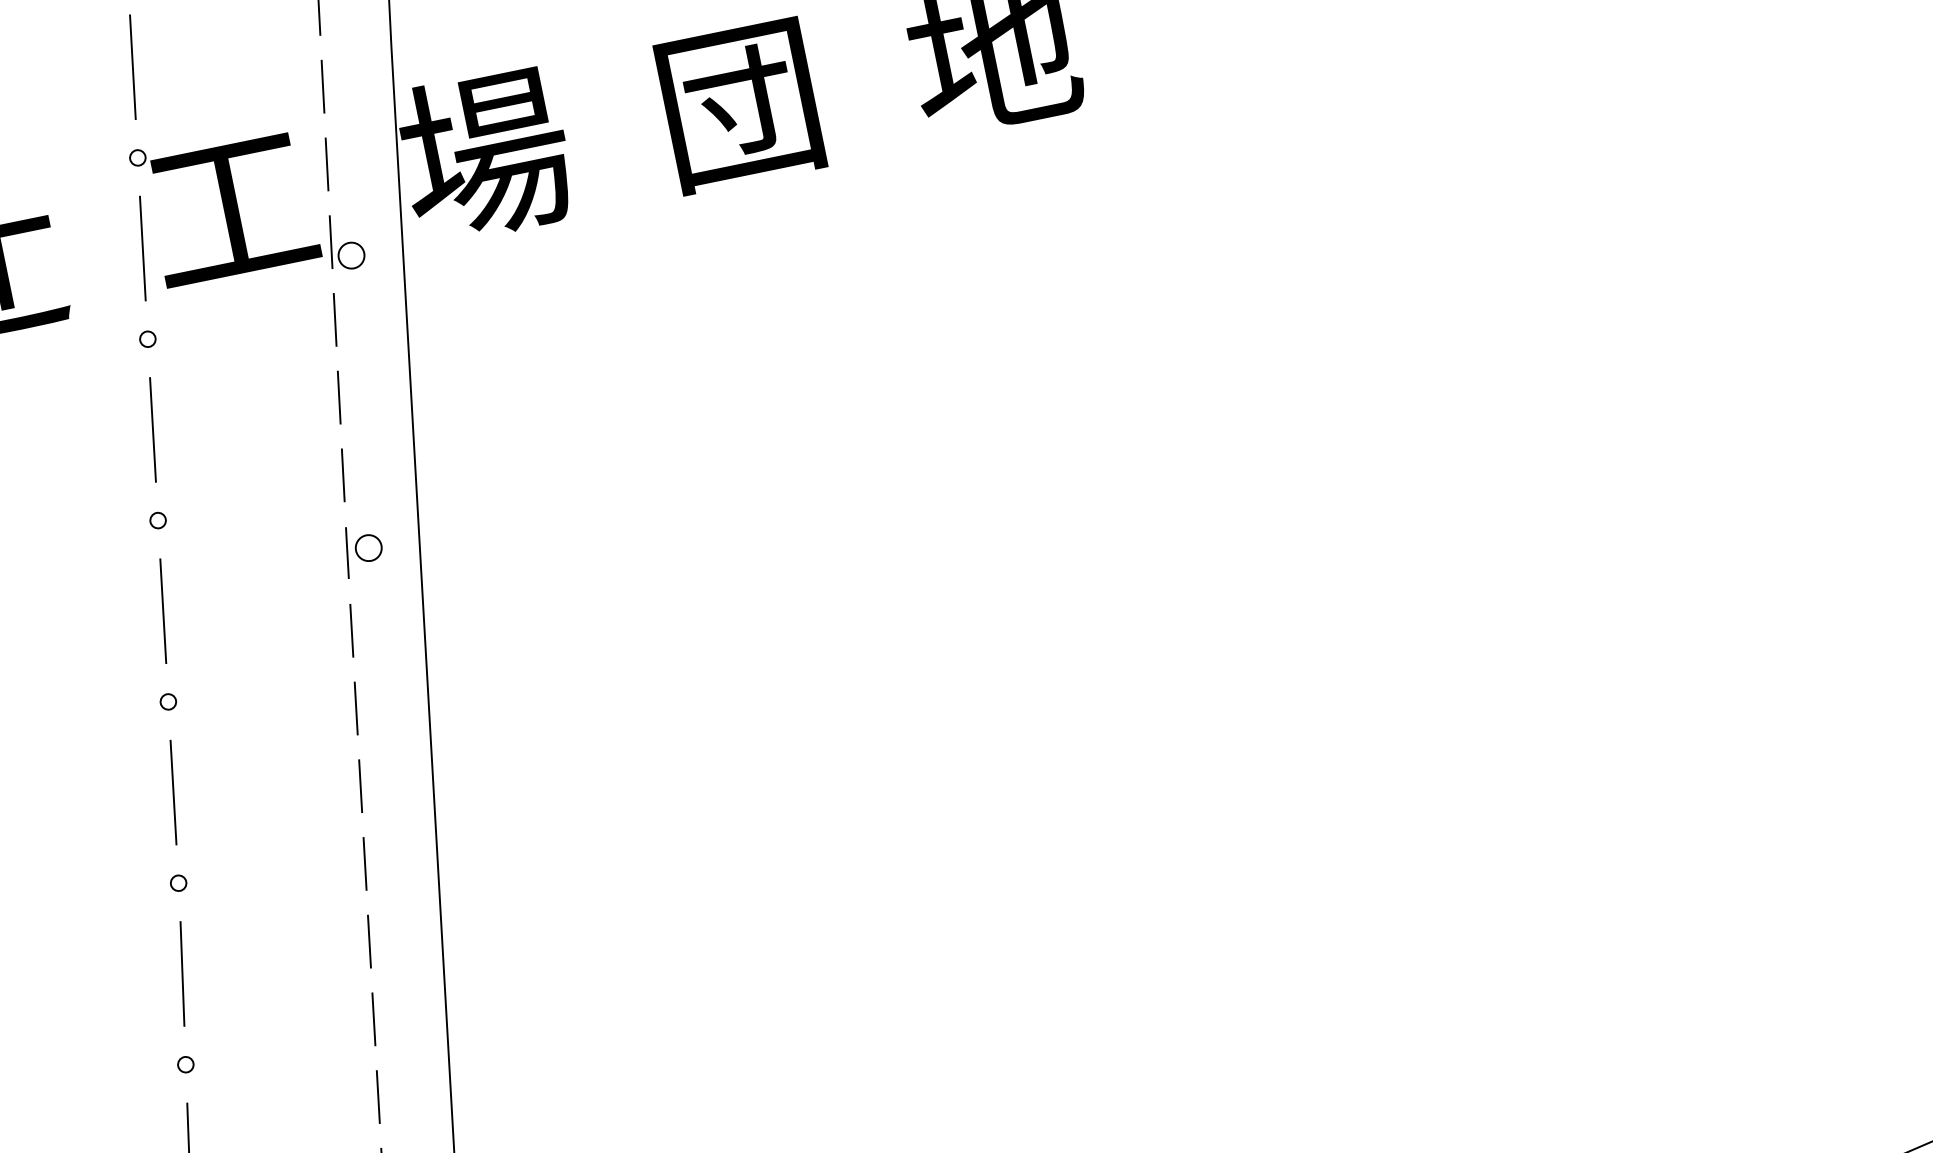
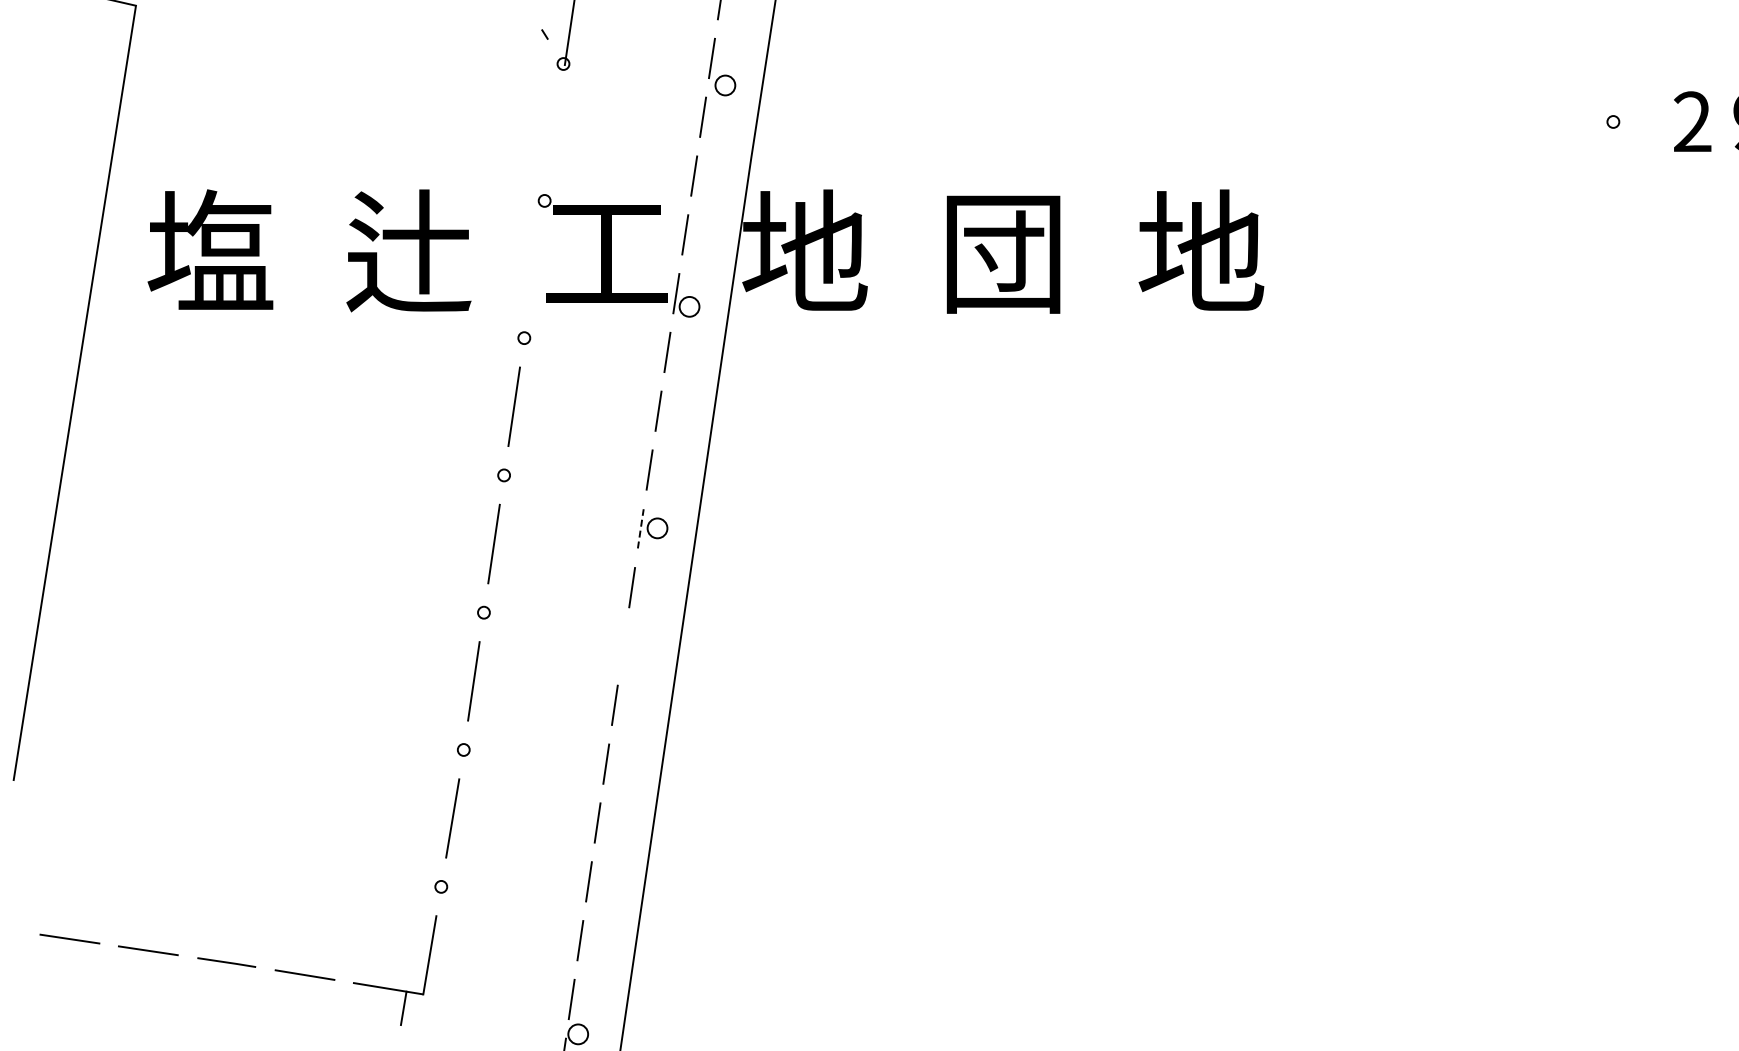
line: (132, 67) -> (554, 132), removed
text: (484, 154) -> (804, 251), 場 -> 地
line: (142, 248) -> (534, 269), removed
line: (346, 552) -> (640, 528), solid -> dashed
line: (356, 708) -> (623, 646), removed

